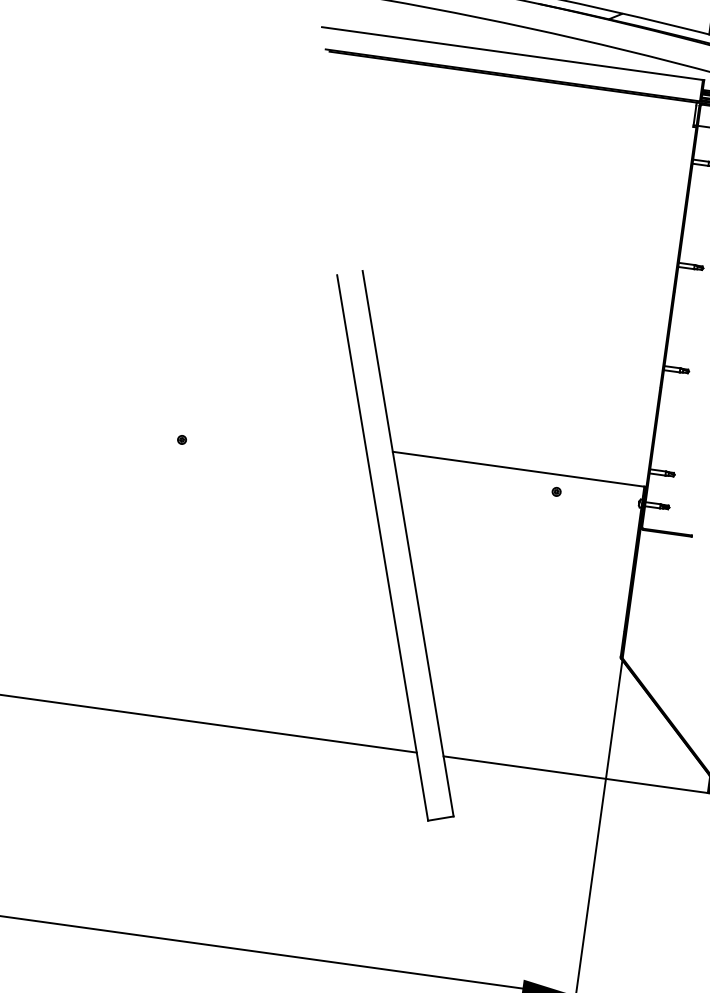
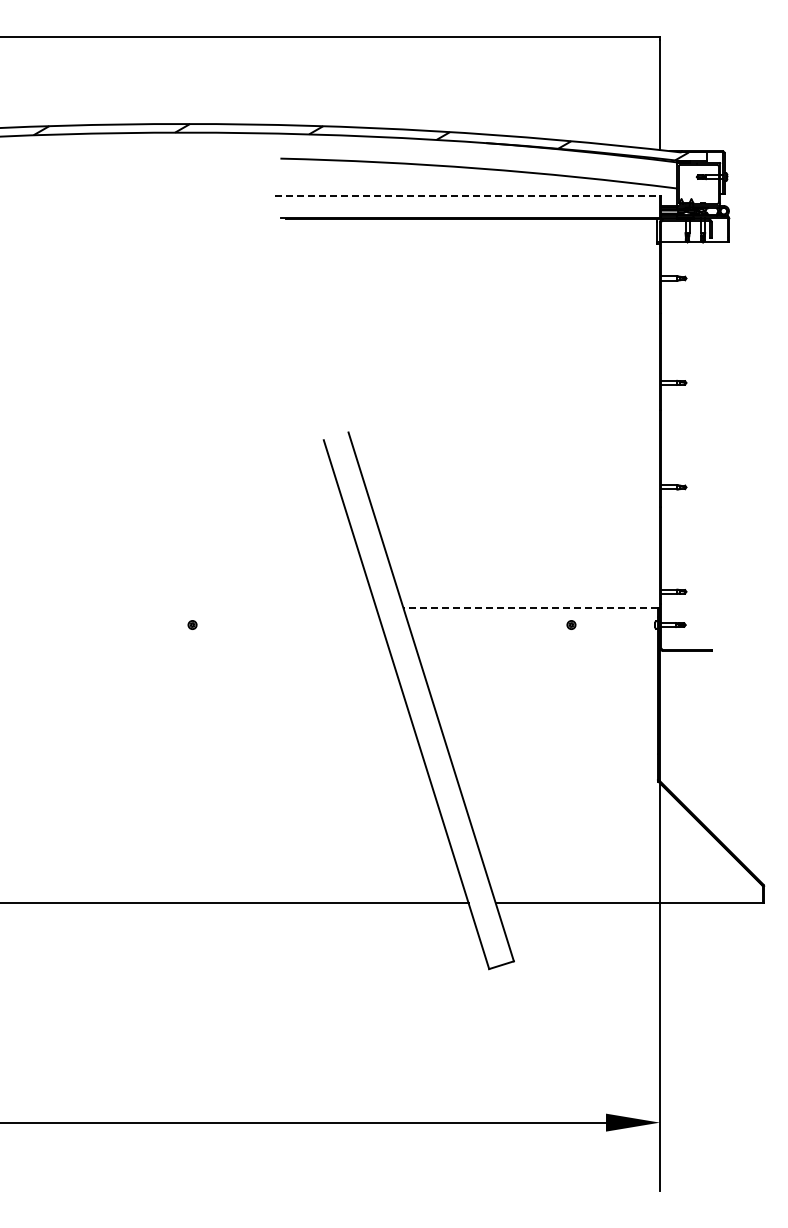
line: (512, 54) -> (467, 196), solid -> dashed
line: (518, 468) -> (530, 607), solid -> dashed

